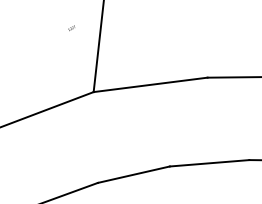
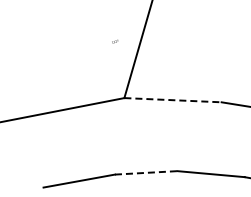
line: (151, 85) -> (173, 100), solid -> dashed
line: (134, 174) -> (146, 172), solid -> dashed

